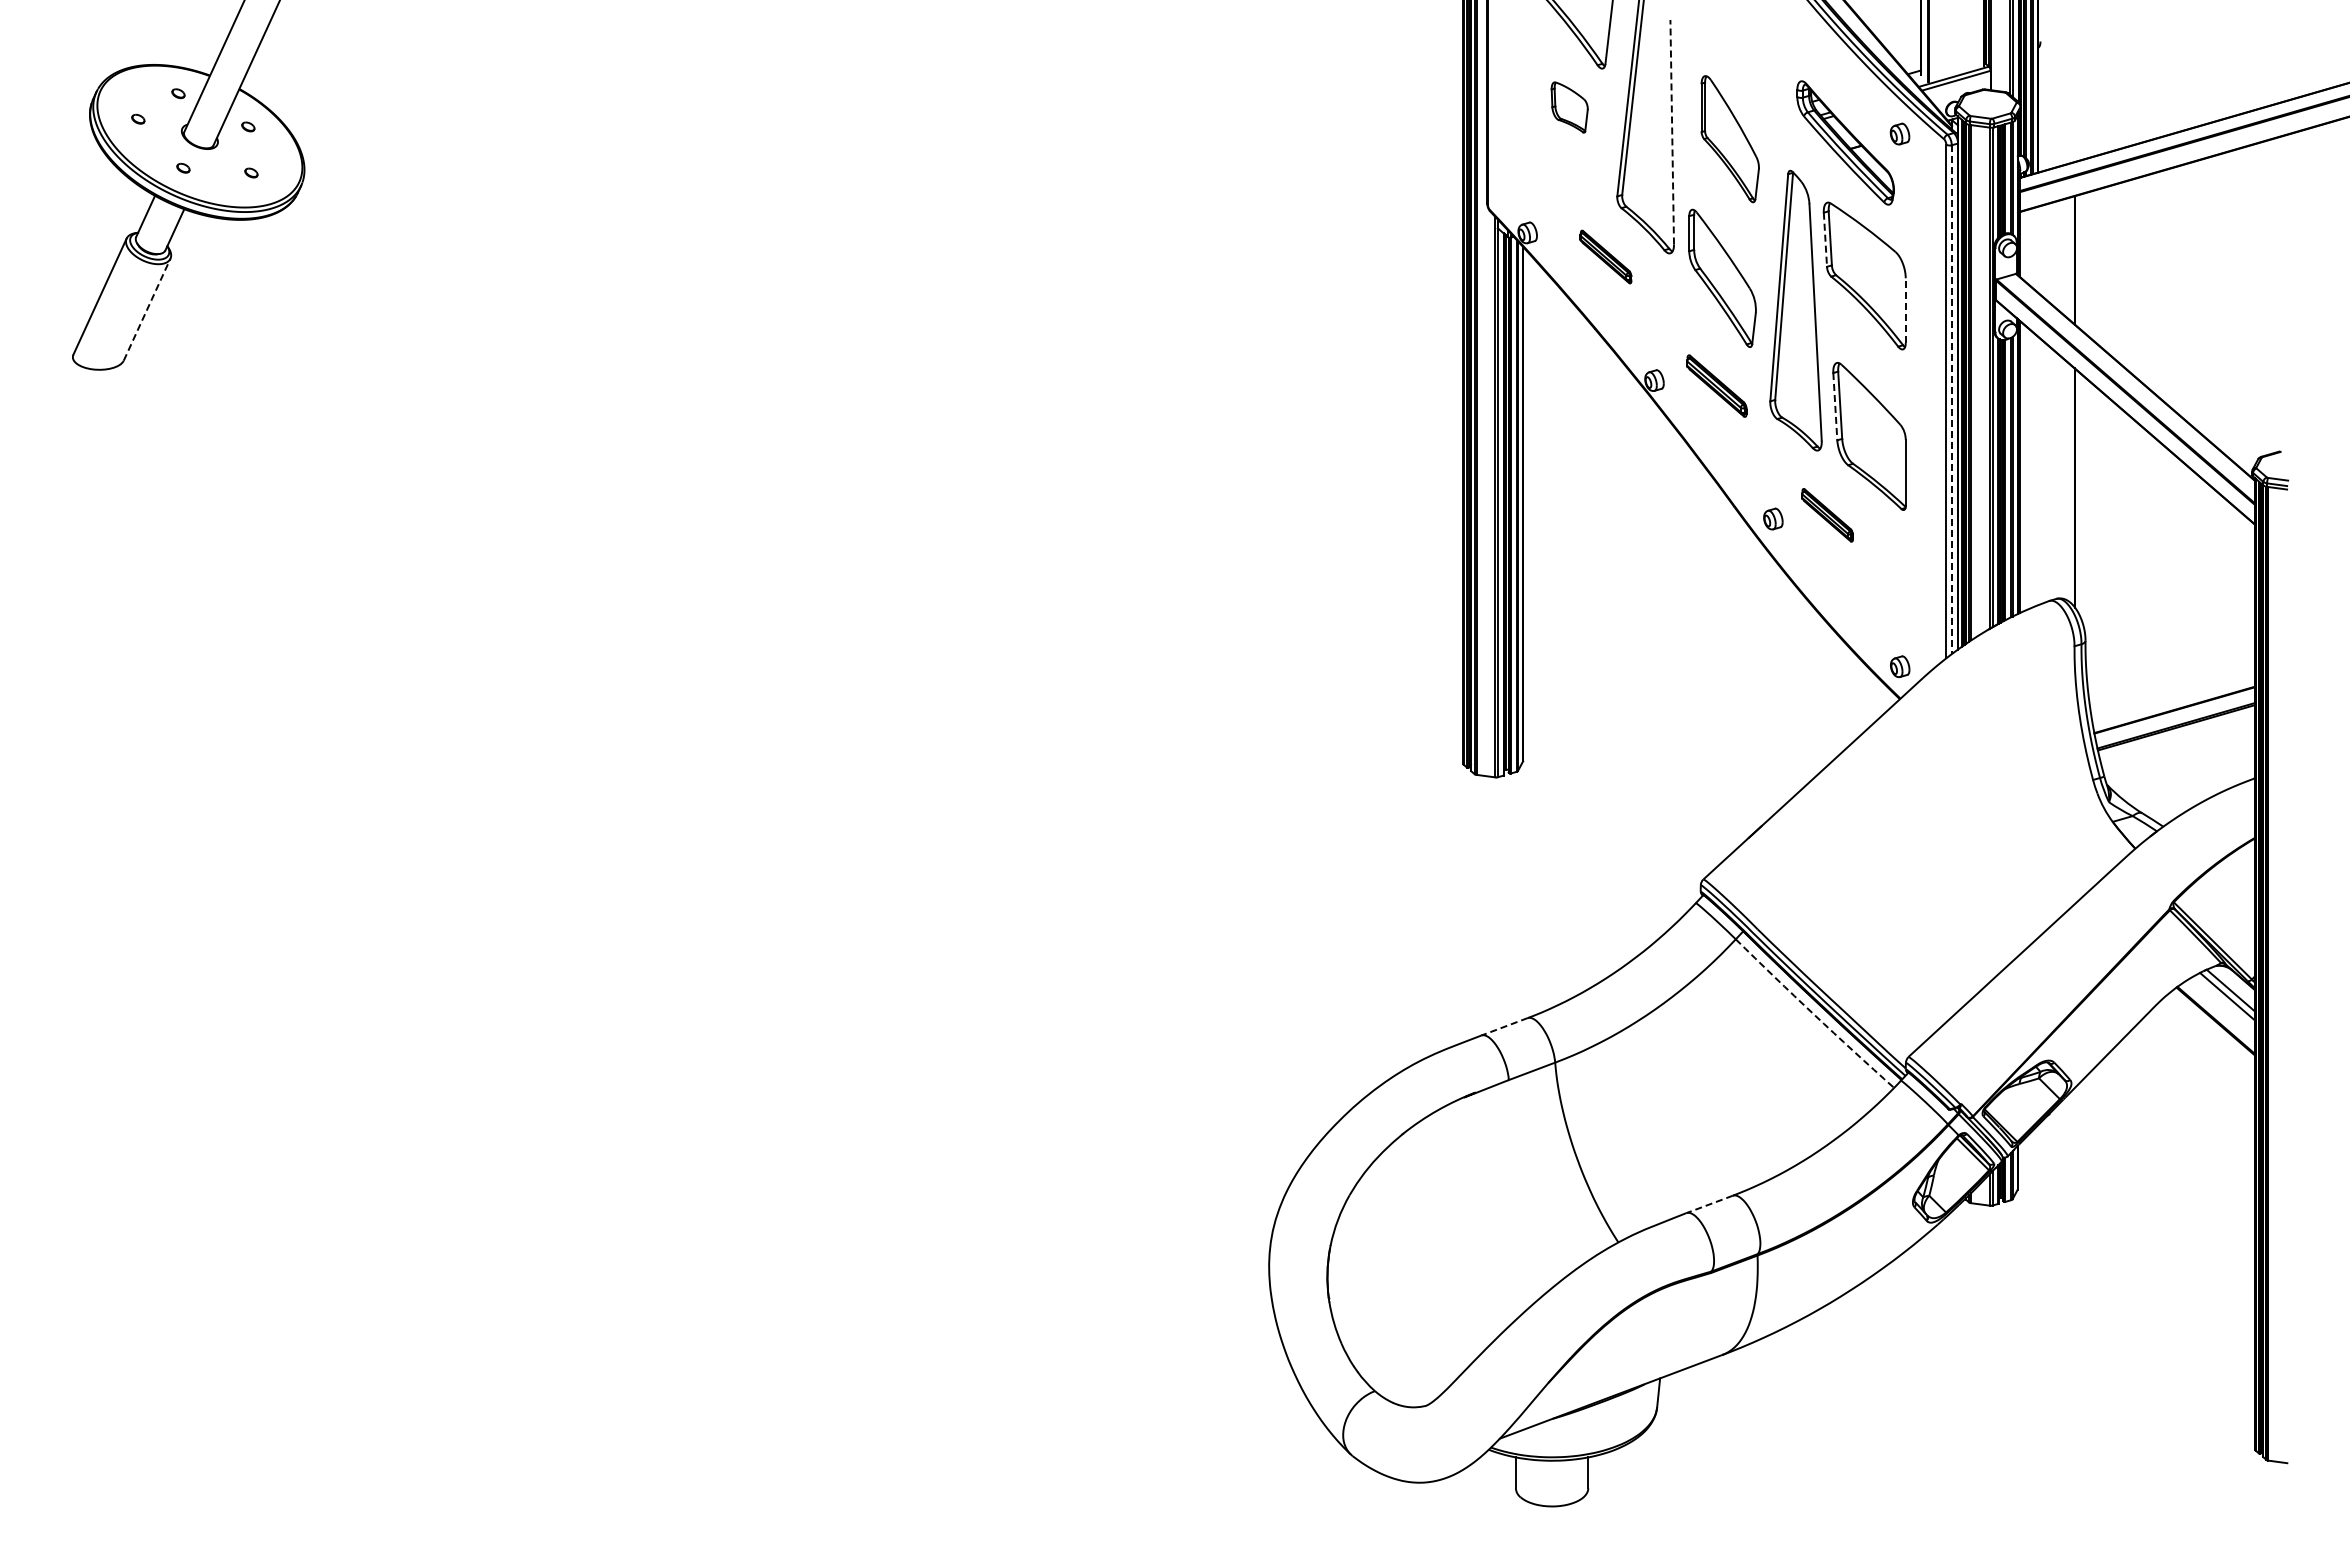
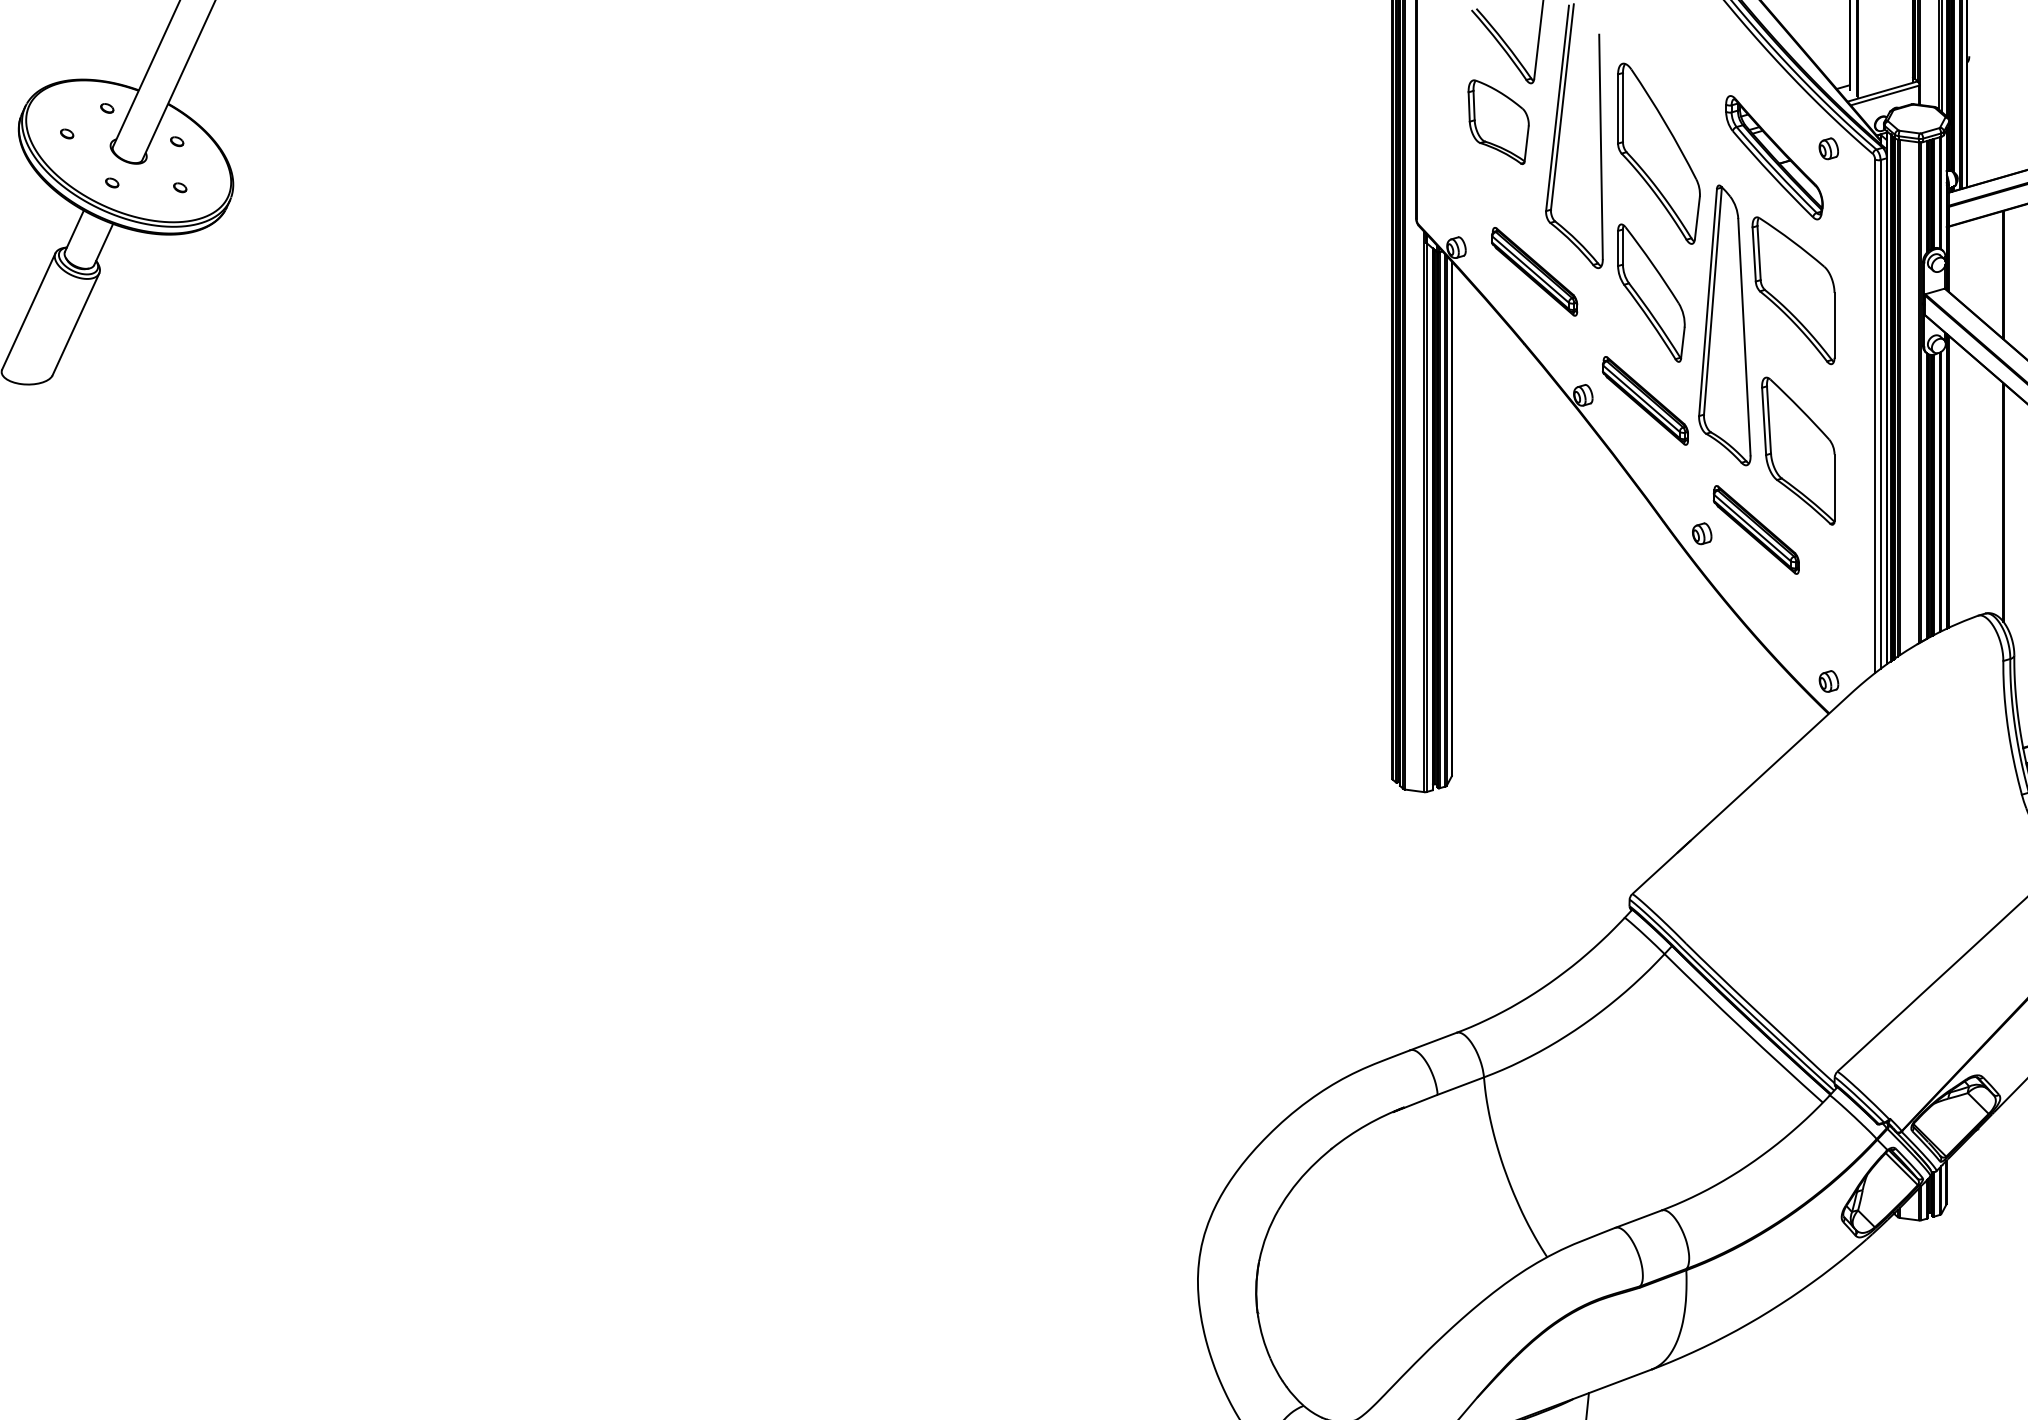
part: (1569, 107) -> (1498, 122), size x1.67
line: (1672, 131) -> (1601, 146), dashed -> solid
part: (1730, 139) -> (1659, 154), size x1.43
line: (1825, 240) -> (1754, 255), dashed -> solid
part: (1605, 256) -> (1534, 271), size x1.67
line: (147, 309) -> (76, 324), dashed -> solid
line: (1905, 310) -> (1834, 325), dashed -> solid
part: (1716, 385) -> (1645, 400), size x1.43
line: (1951, 400) -> (1880, 415), dashed -> solid
line: (1835, 406) -> (1764, 421), dashed -> solid
part: (1827, 515) -> (1756, 530), size x1.67
arc: (1814, 1014) -> (1743, 1029), dashed -> solid
line: (1504, 1026) -> (1433, 1041), dashed -> solid
line: (1709, 1204) -> (1638, 1219), dashed -> solid

